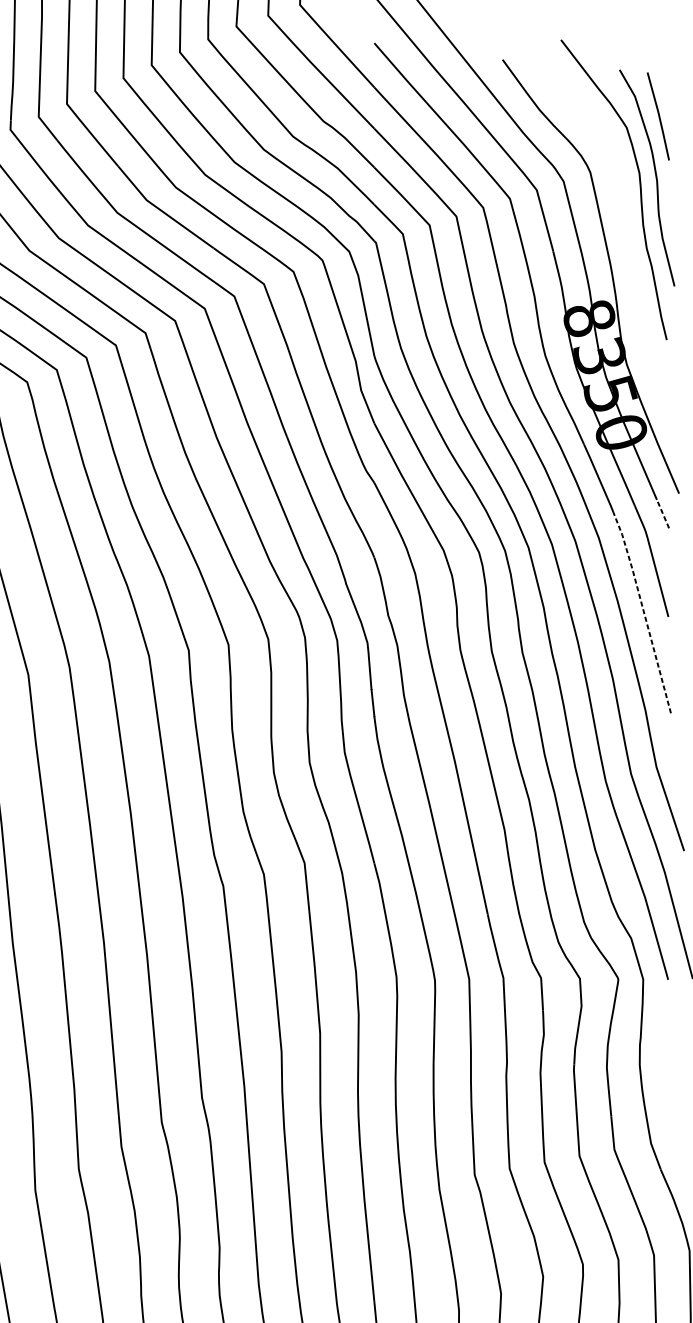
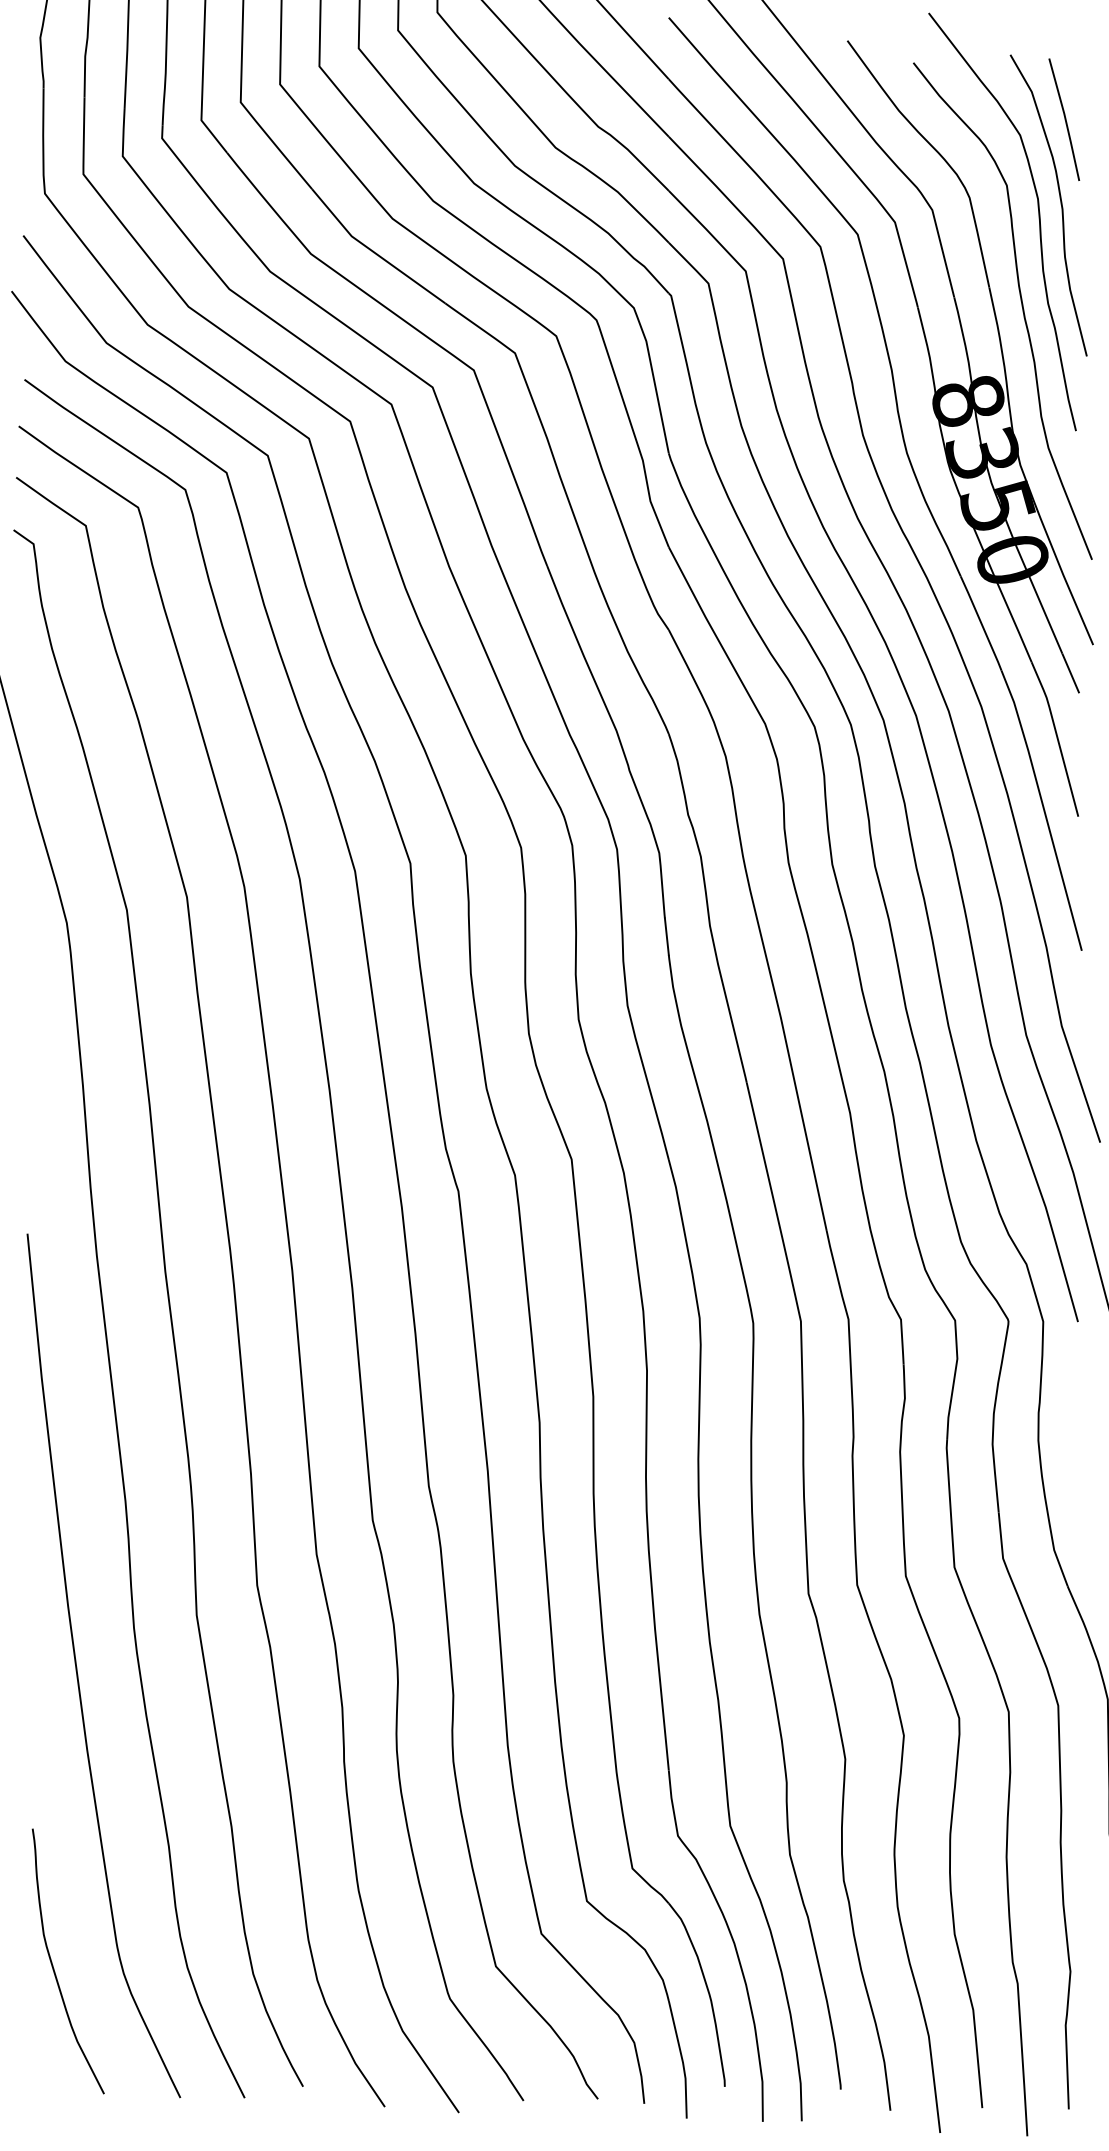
curve: (627, 250) -> (1021, 306), added
line: (662, 513) -> (1070, 672), dashed -> solid
line: (643, 611) -> (1043, 808), dashed -> solid

